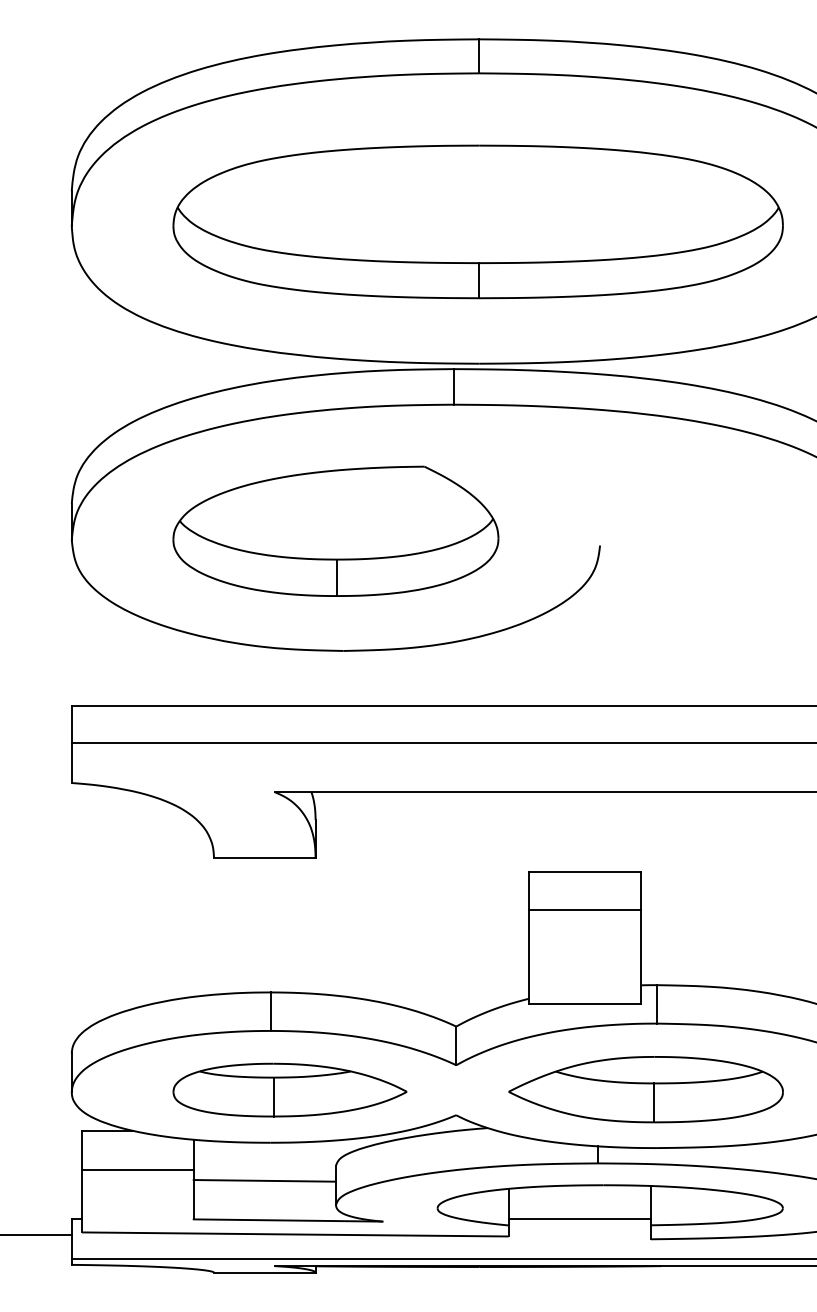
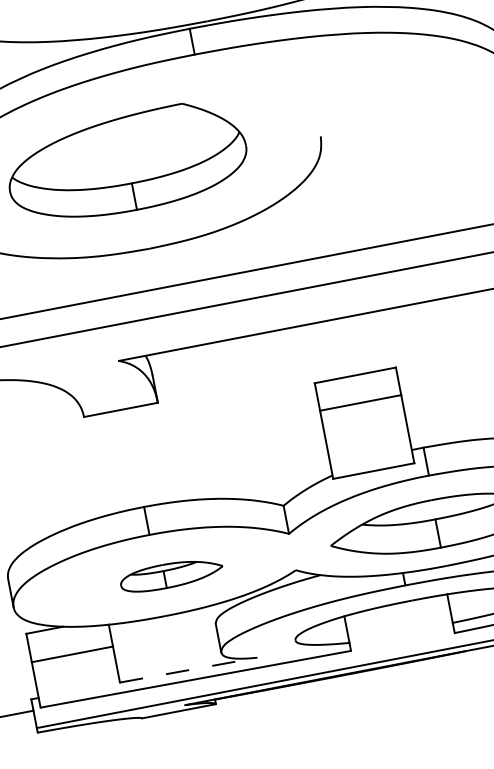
part: (289, 1089) -> (171, 574), size x0.6
line: (264, 1180) -> (165, 644), removed
line: (579, 1219) -> (400, 628), removed
line: (288, 1220) -> (188, 670), solid -> dashed

